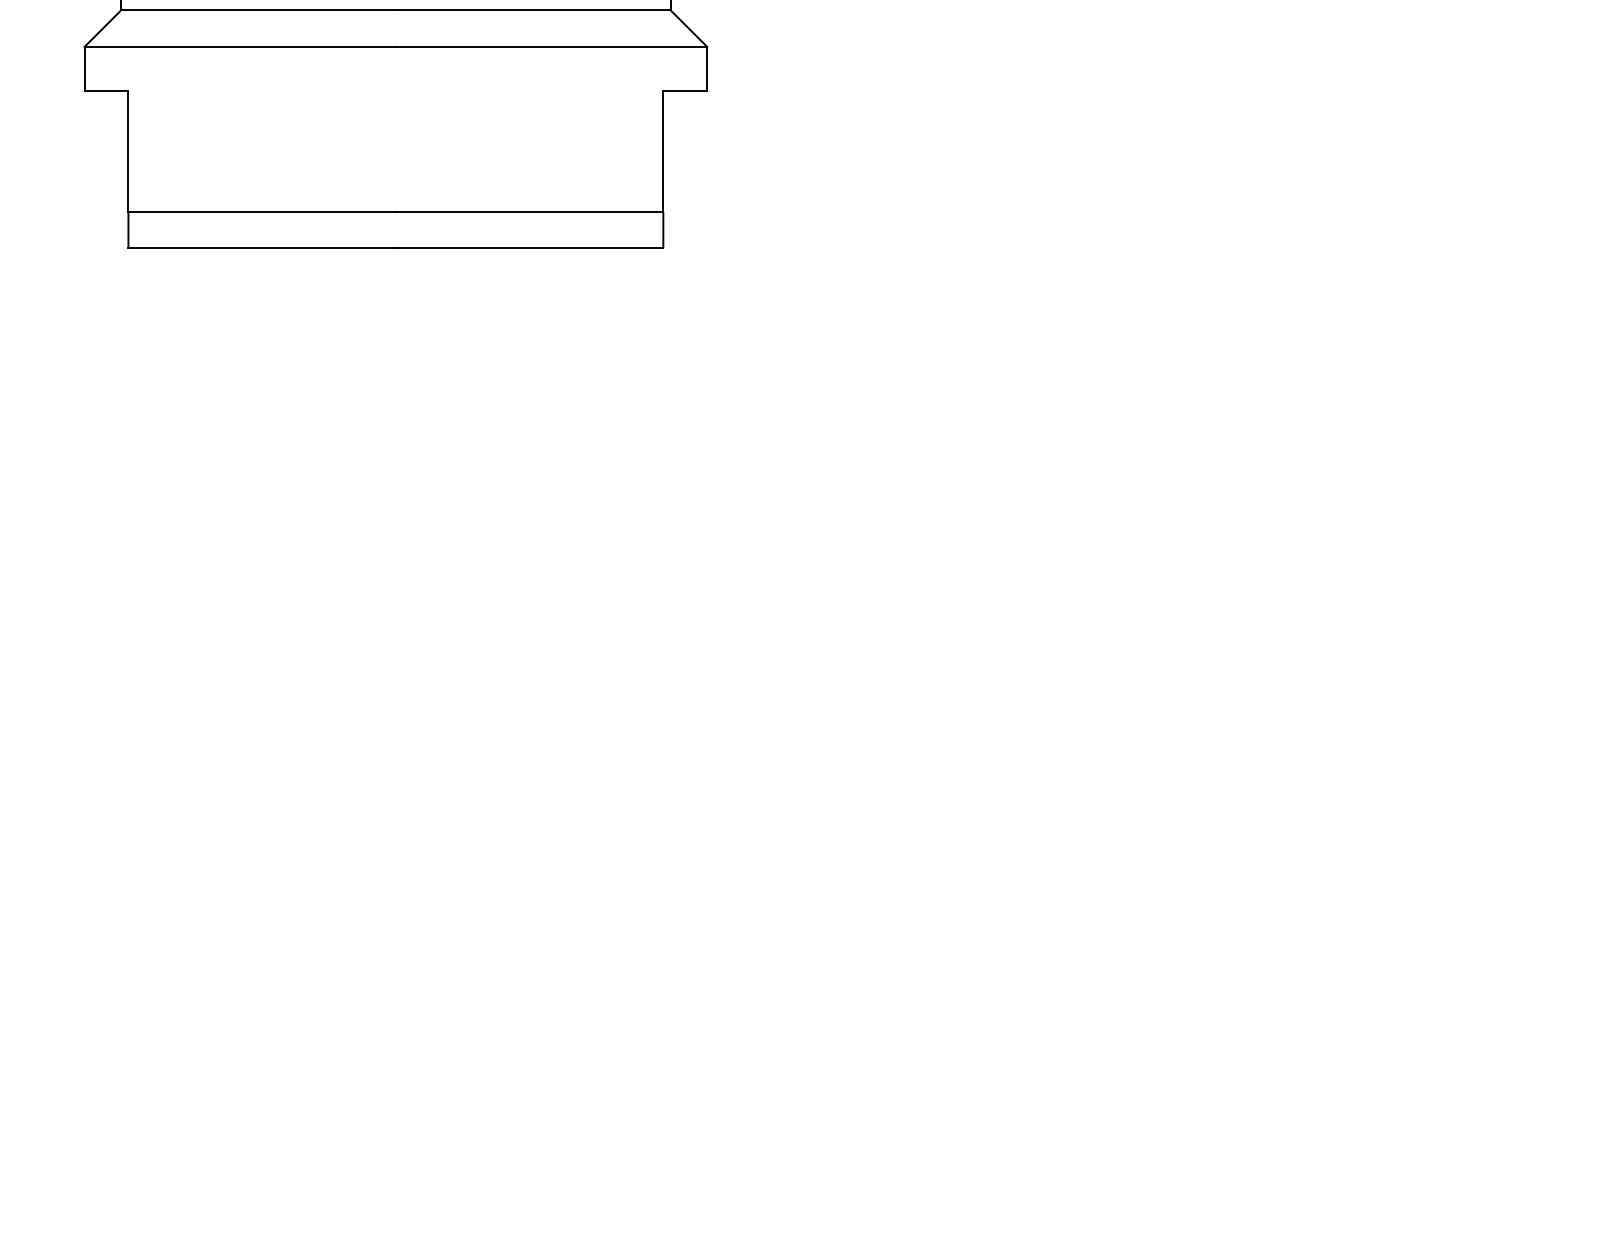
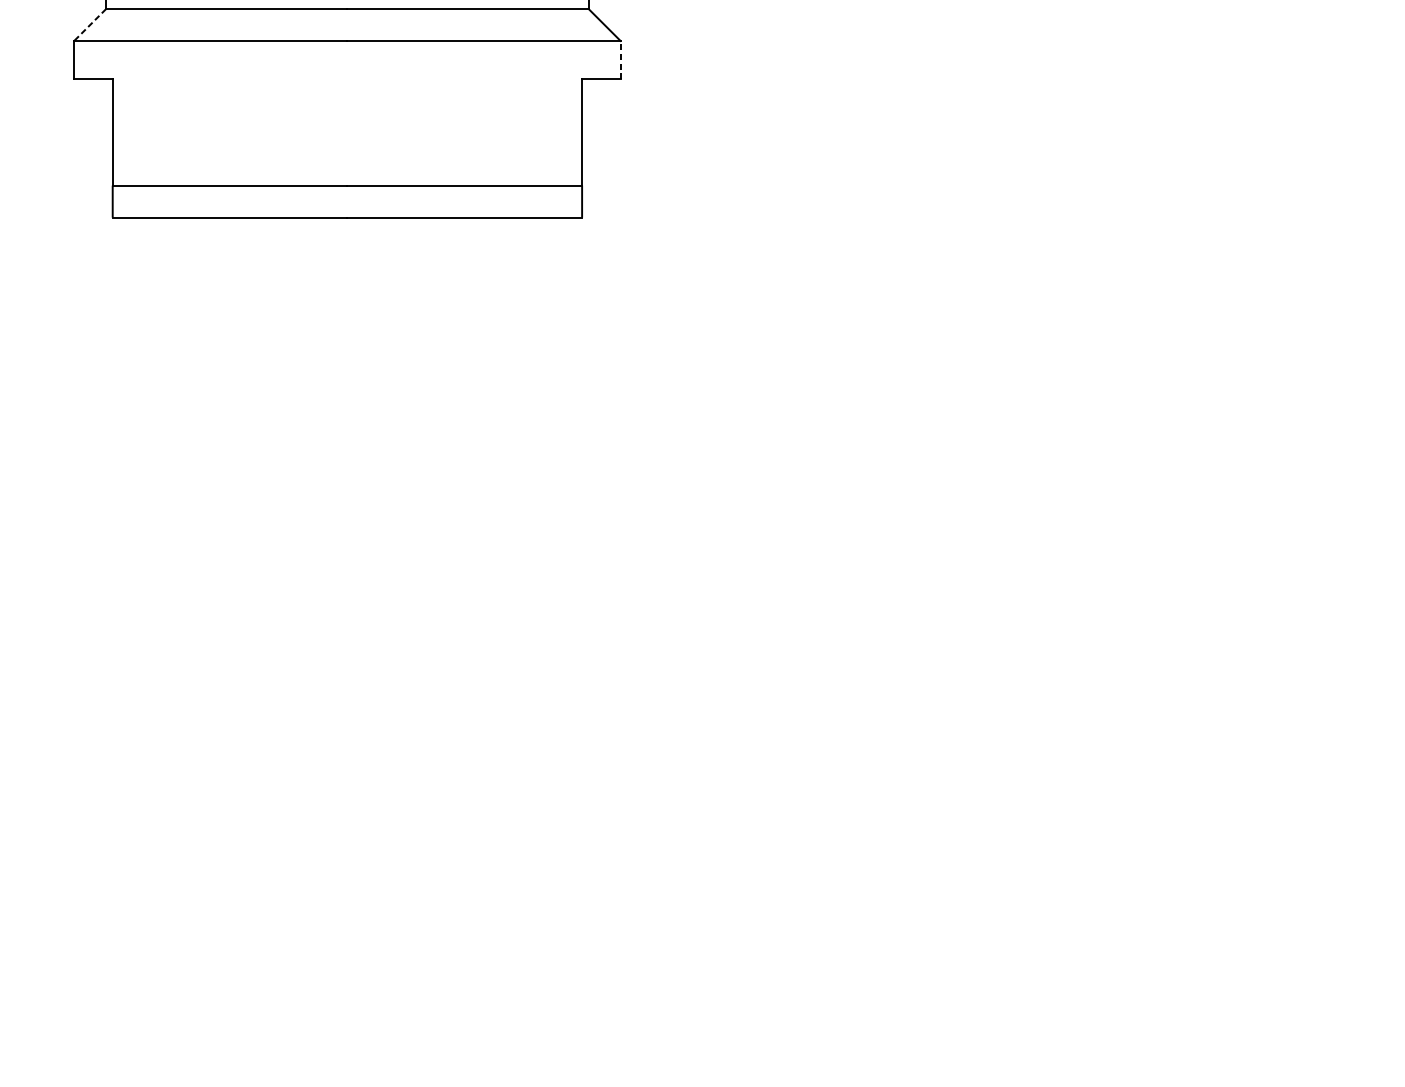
line: (102, 28) -> (89, 24), solid -> dashed
line: (707, 68) -> (620, 59), solid -> dashed

